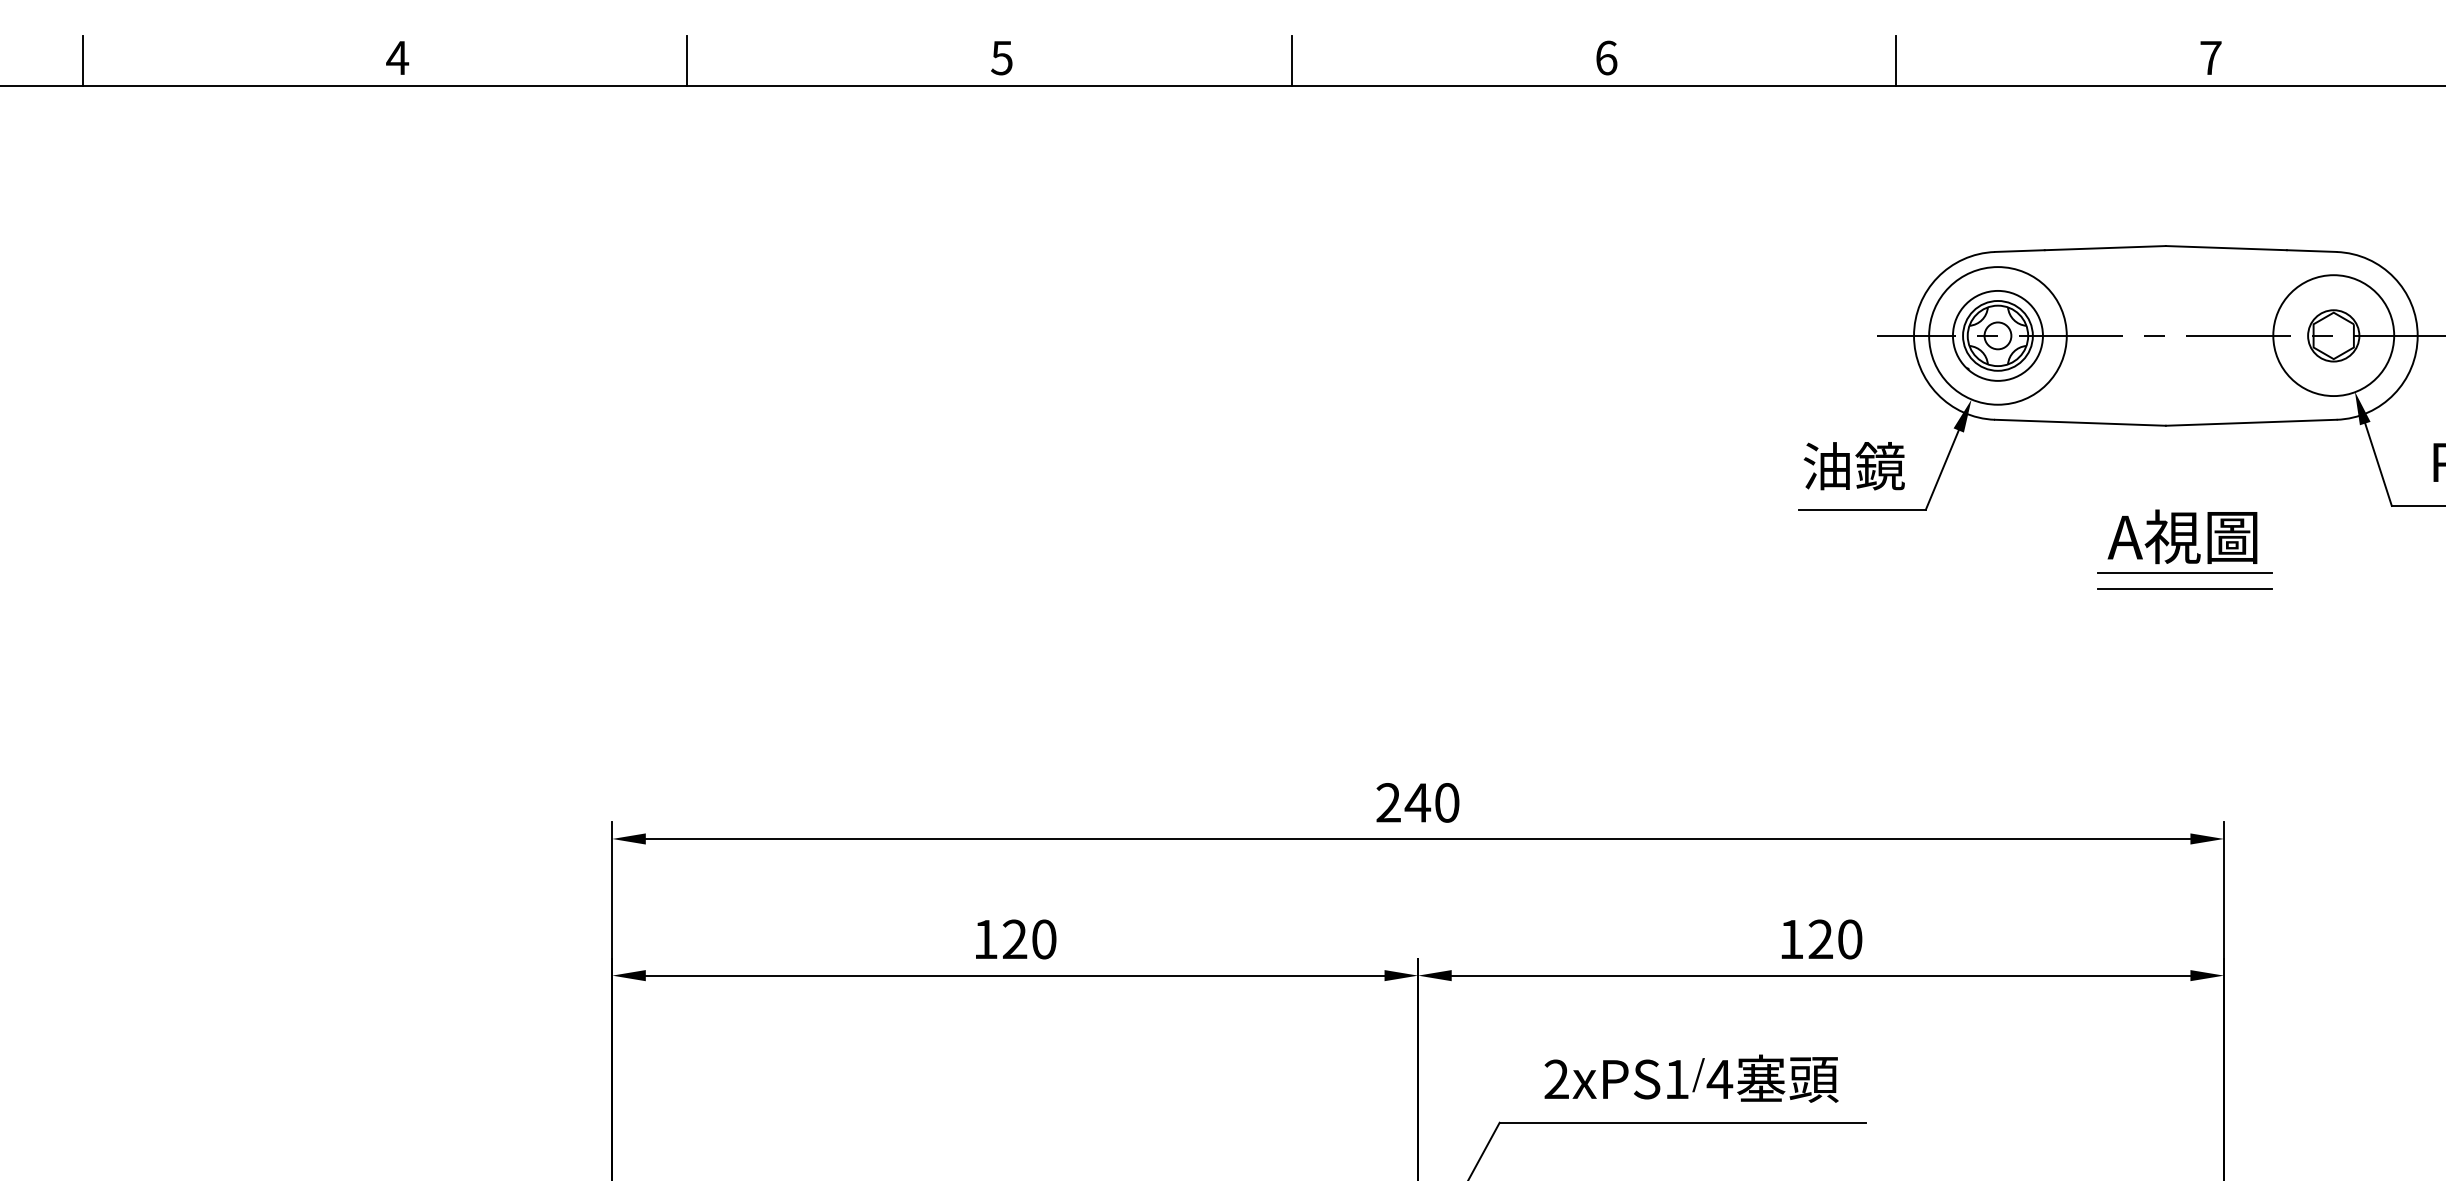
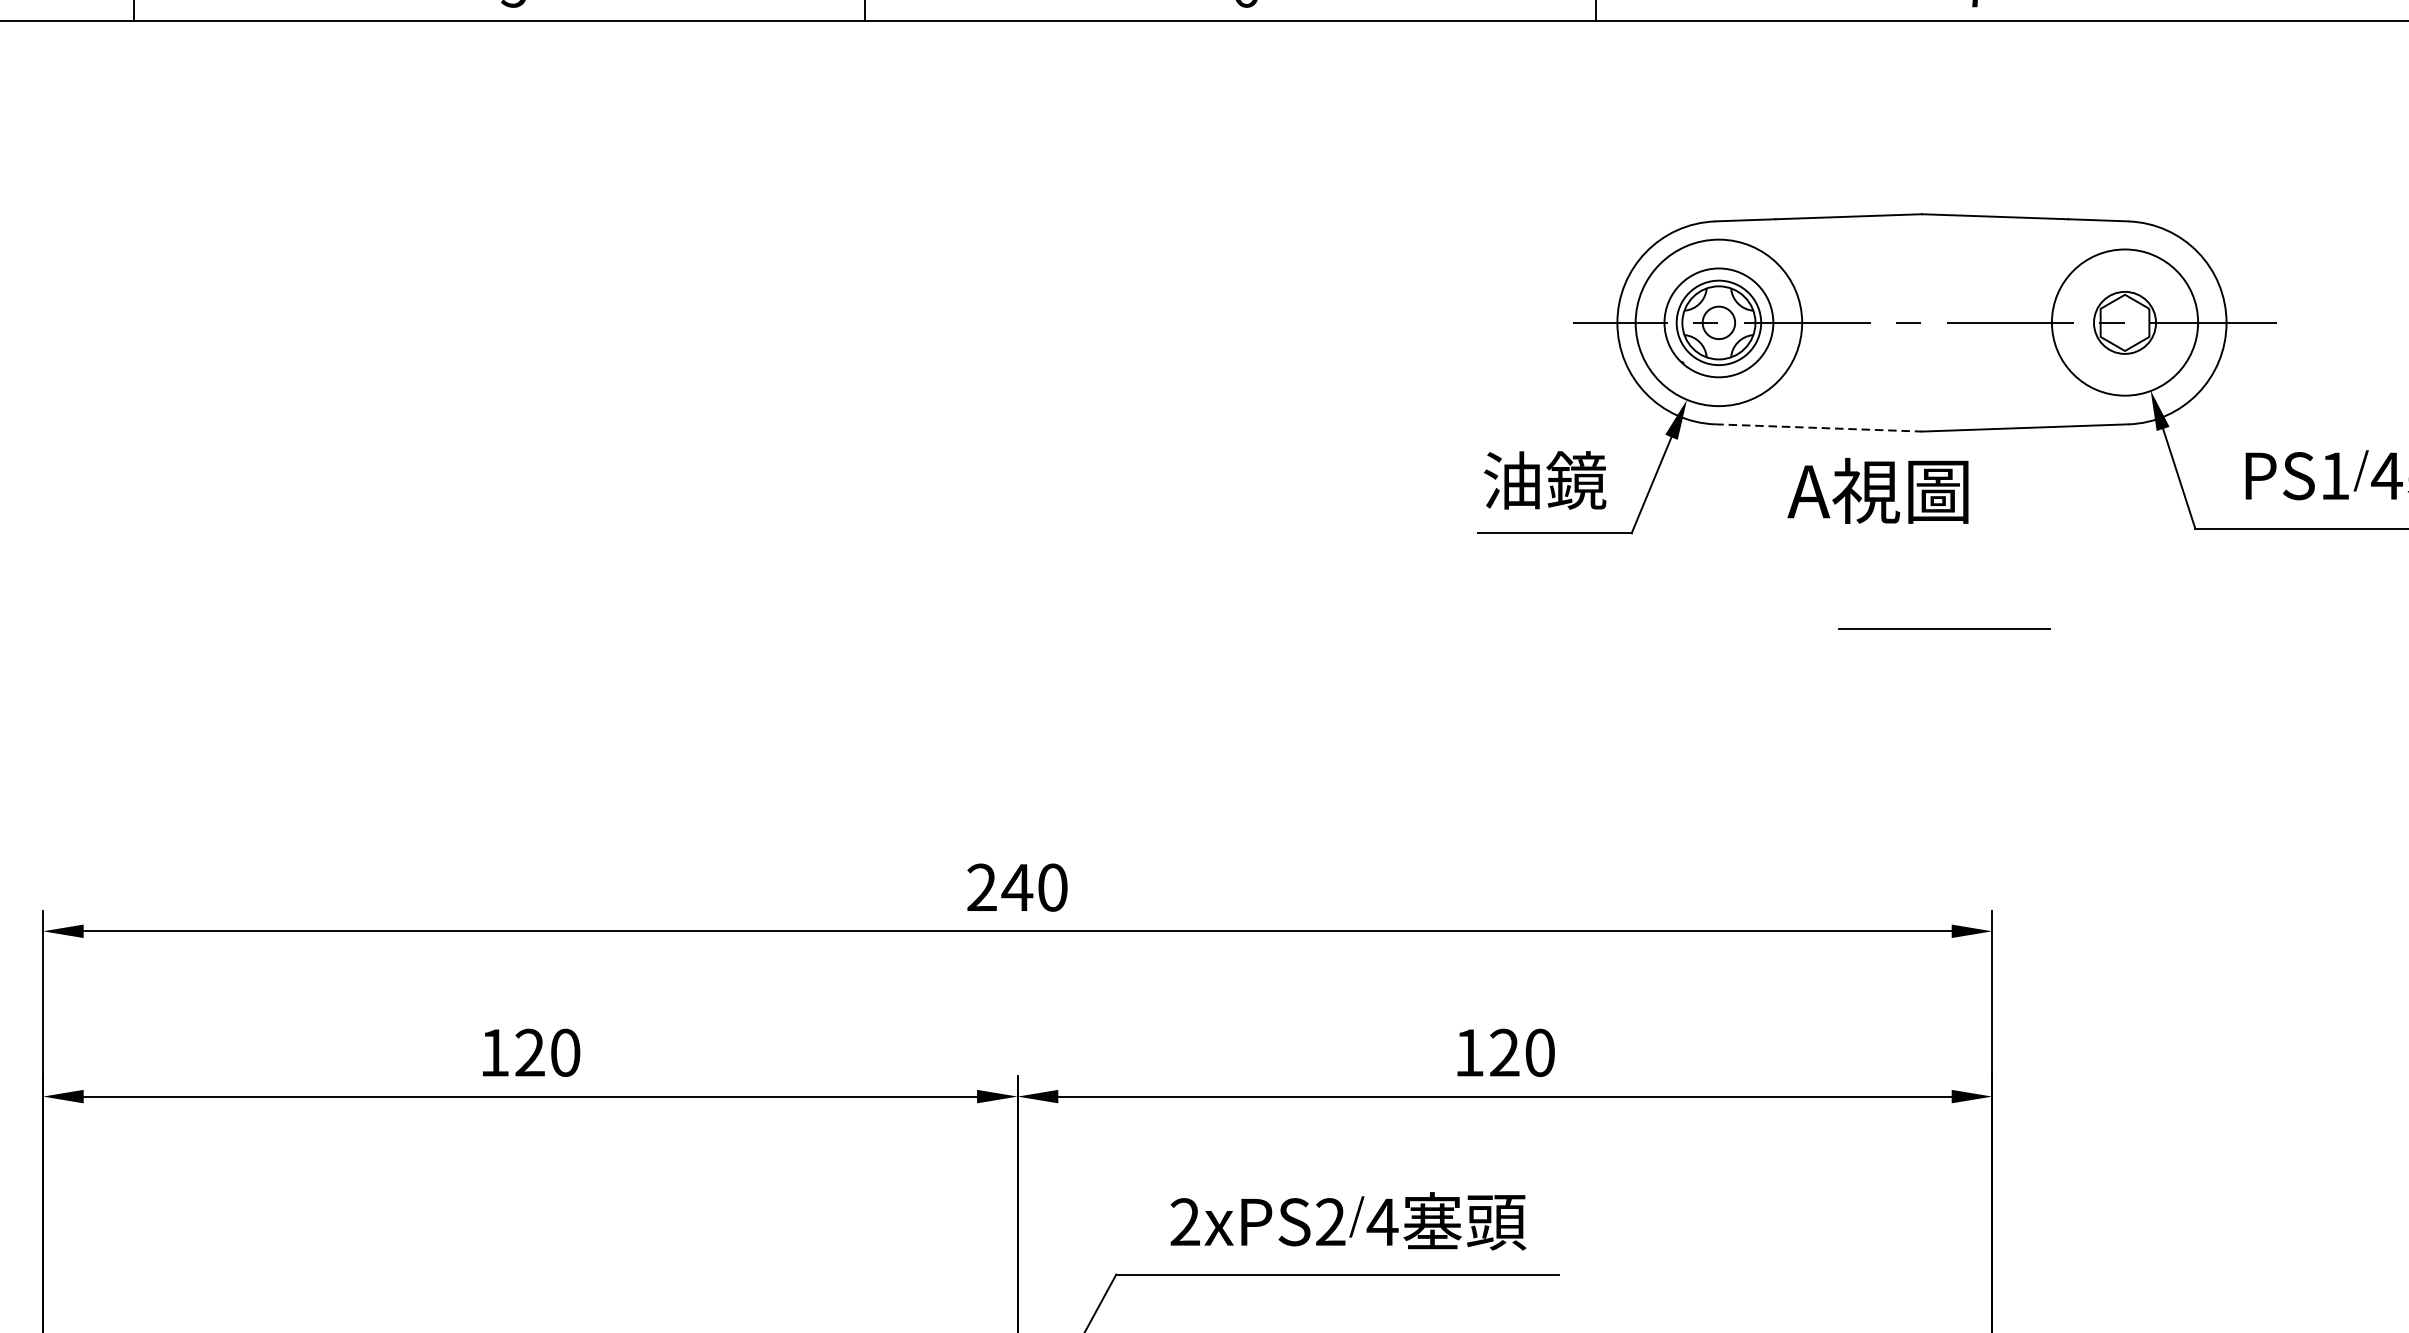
line: (2080, 422) -> (1818, 427), solid -> dashed
text: (2182, 536) -> (1878, 490), moved
line: (2184, 572) -> (1944, 609), removed
text: (1676, 1078) -> (1330, 1220), 2xPS1 -> 2xPS2

